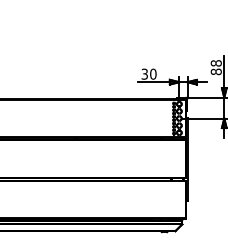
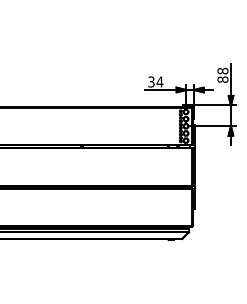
text: (152, 73) -> (159, 81), 30 -> 34

